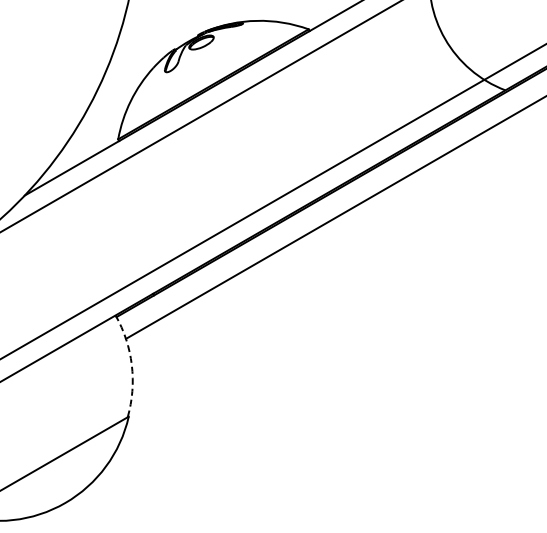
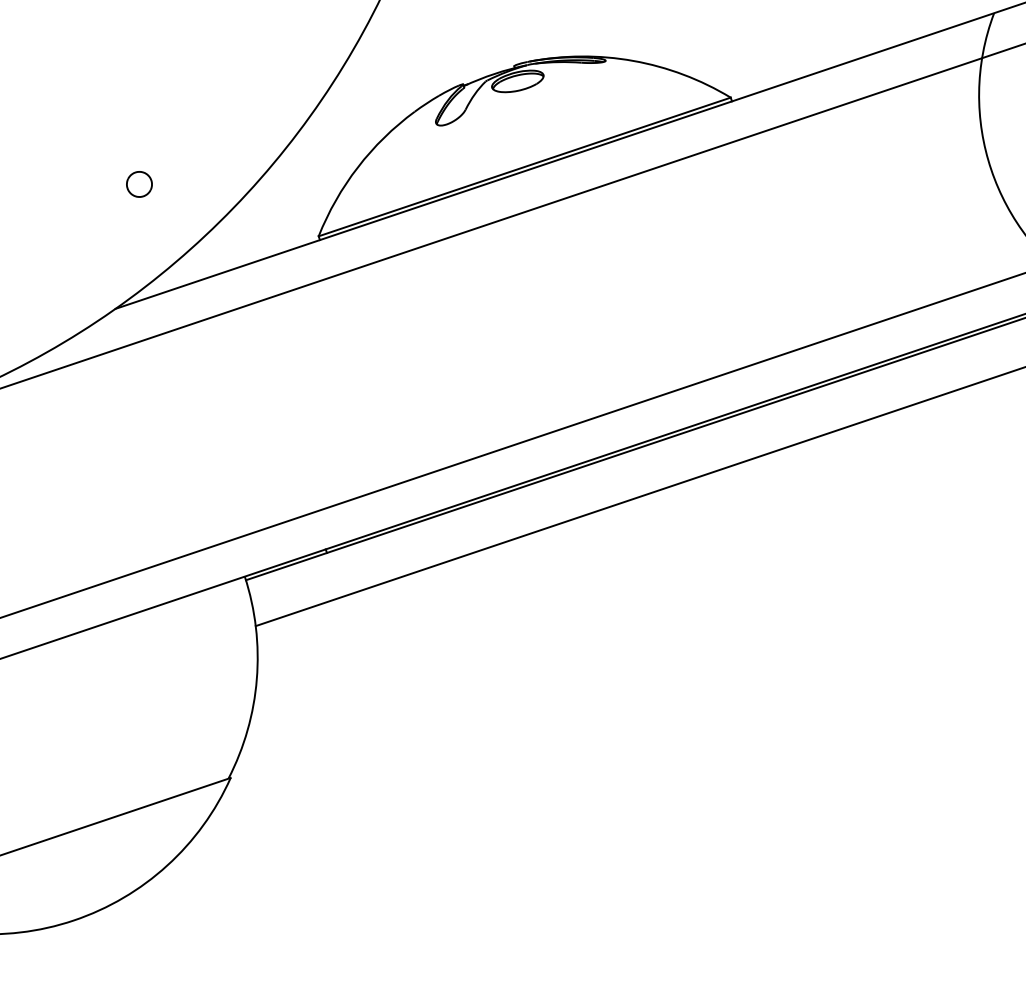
part: (23, 131) -> (138, 184), added
arc: (131, 365) -> (256, 679), dashed -> solid

